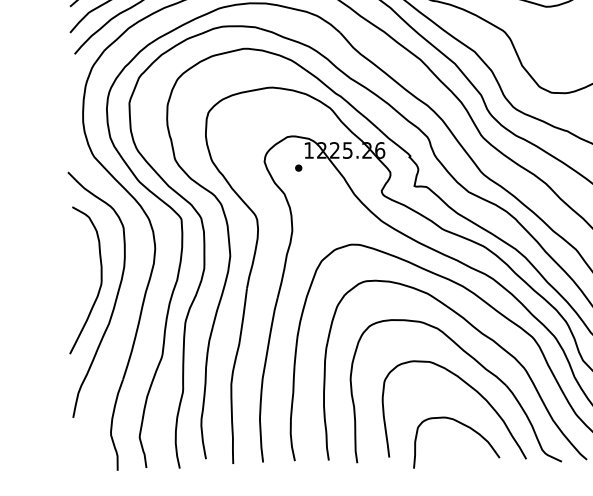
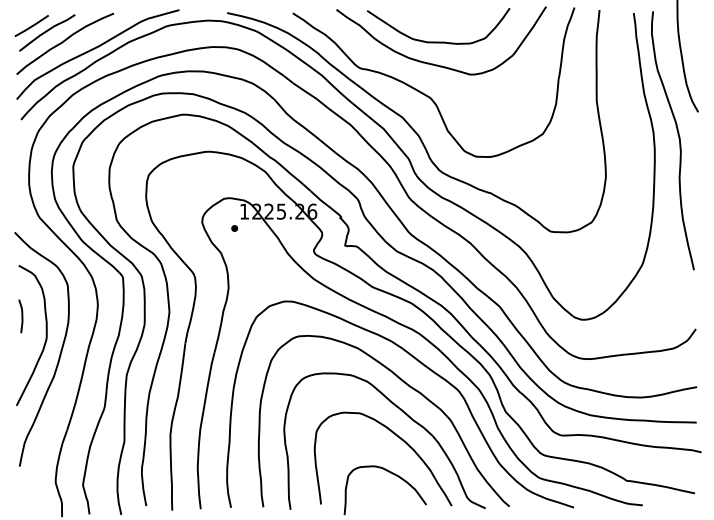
line: (75, 260) -> (21, 316), added

